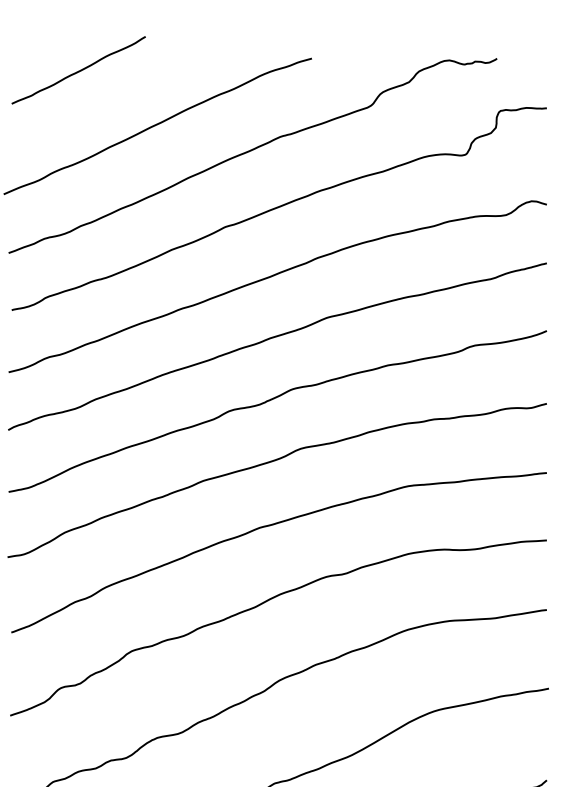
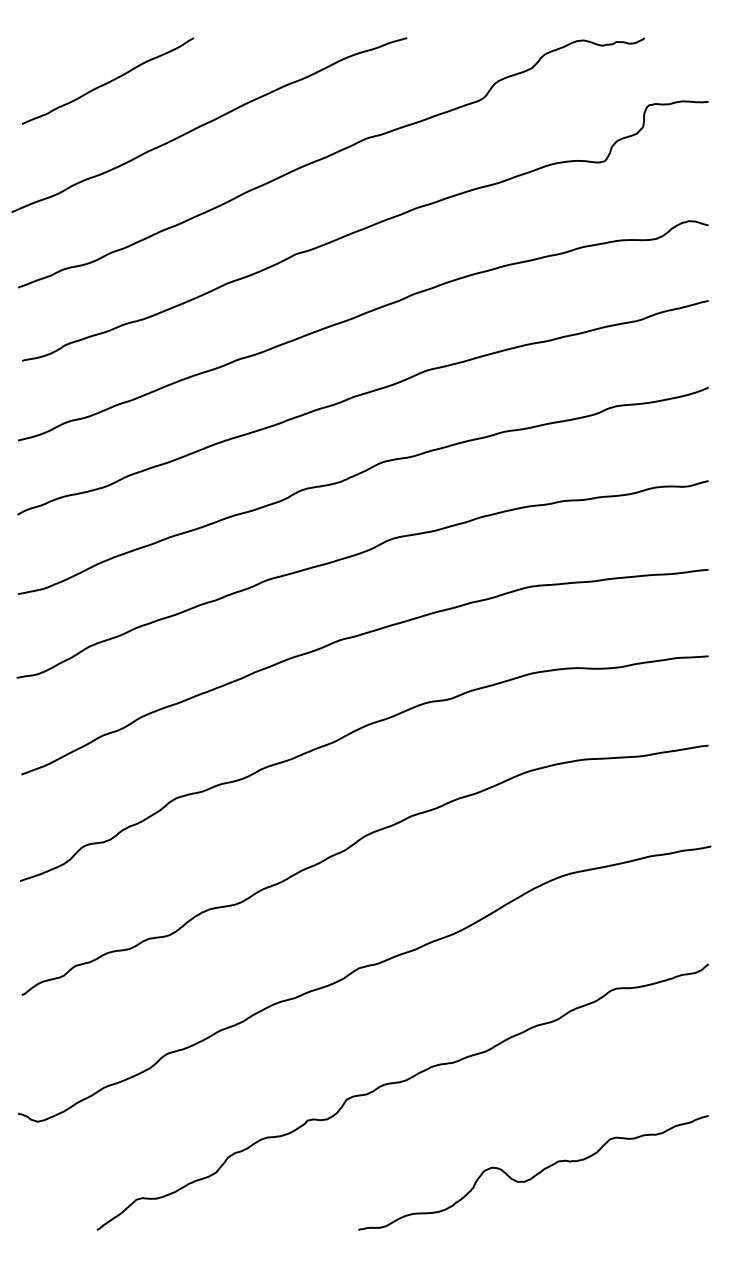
curve: (79, 70) -> (108, 81), moved

